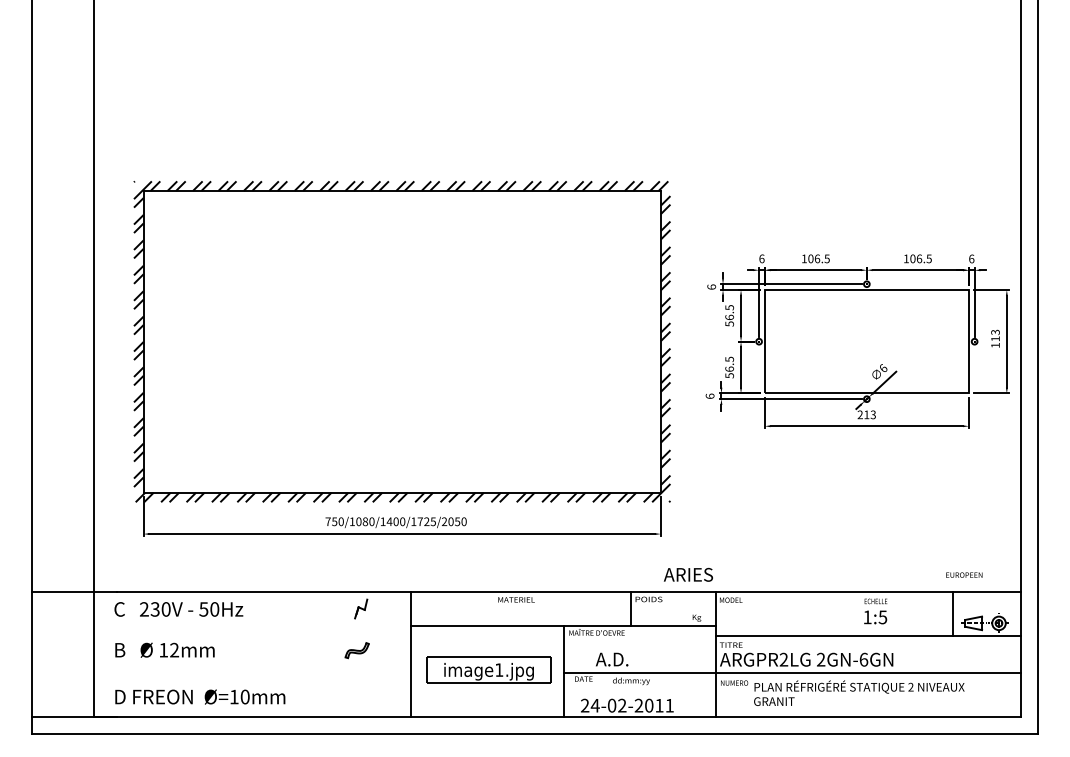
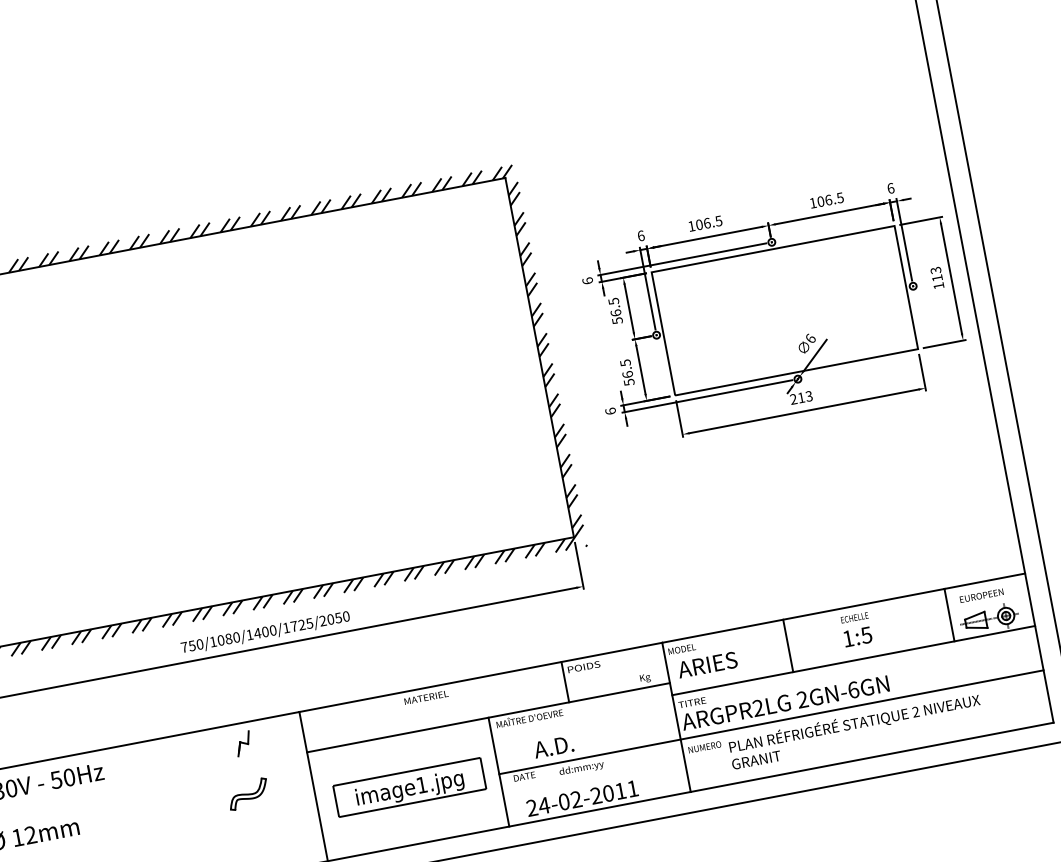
text: (688, 574) -> (707, 664), moved
text: (964, 574) -> (981, 594), moved
line: (817, 613) -> (787, 645), added
part: (356, 650) -> (247, 794), size x1.43

